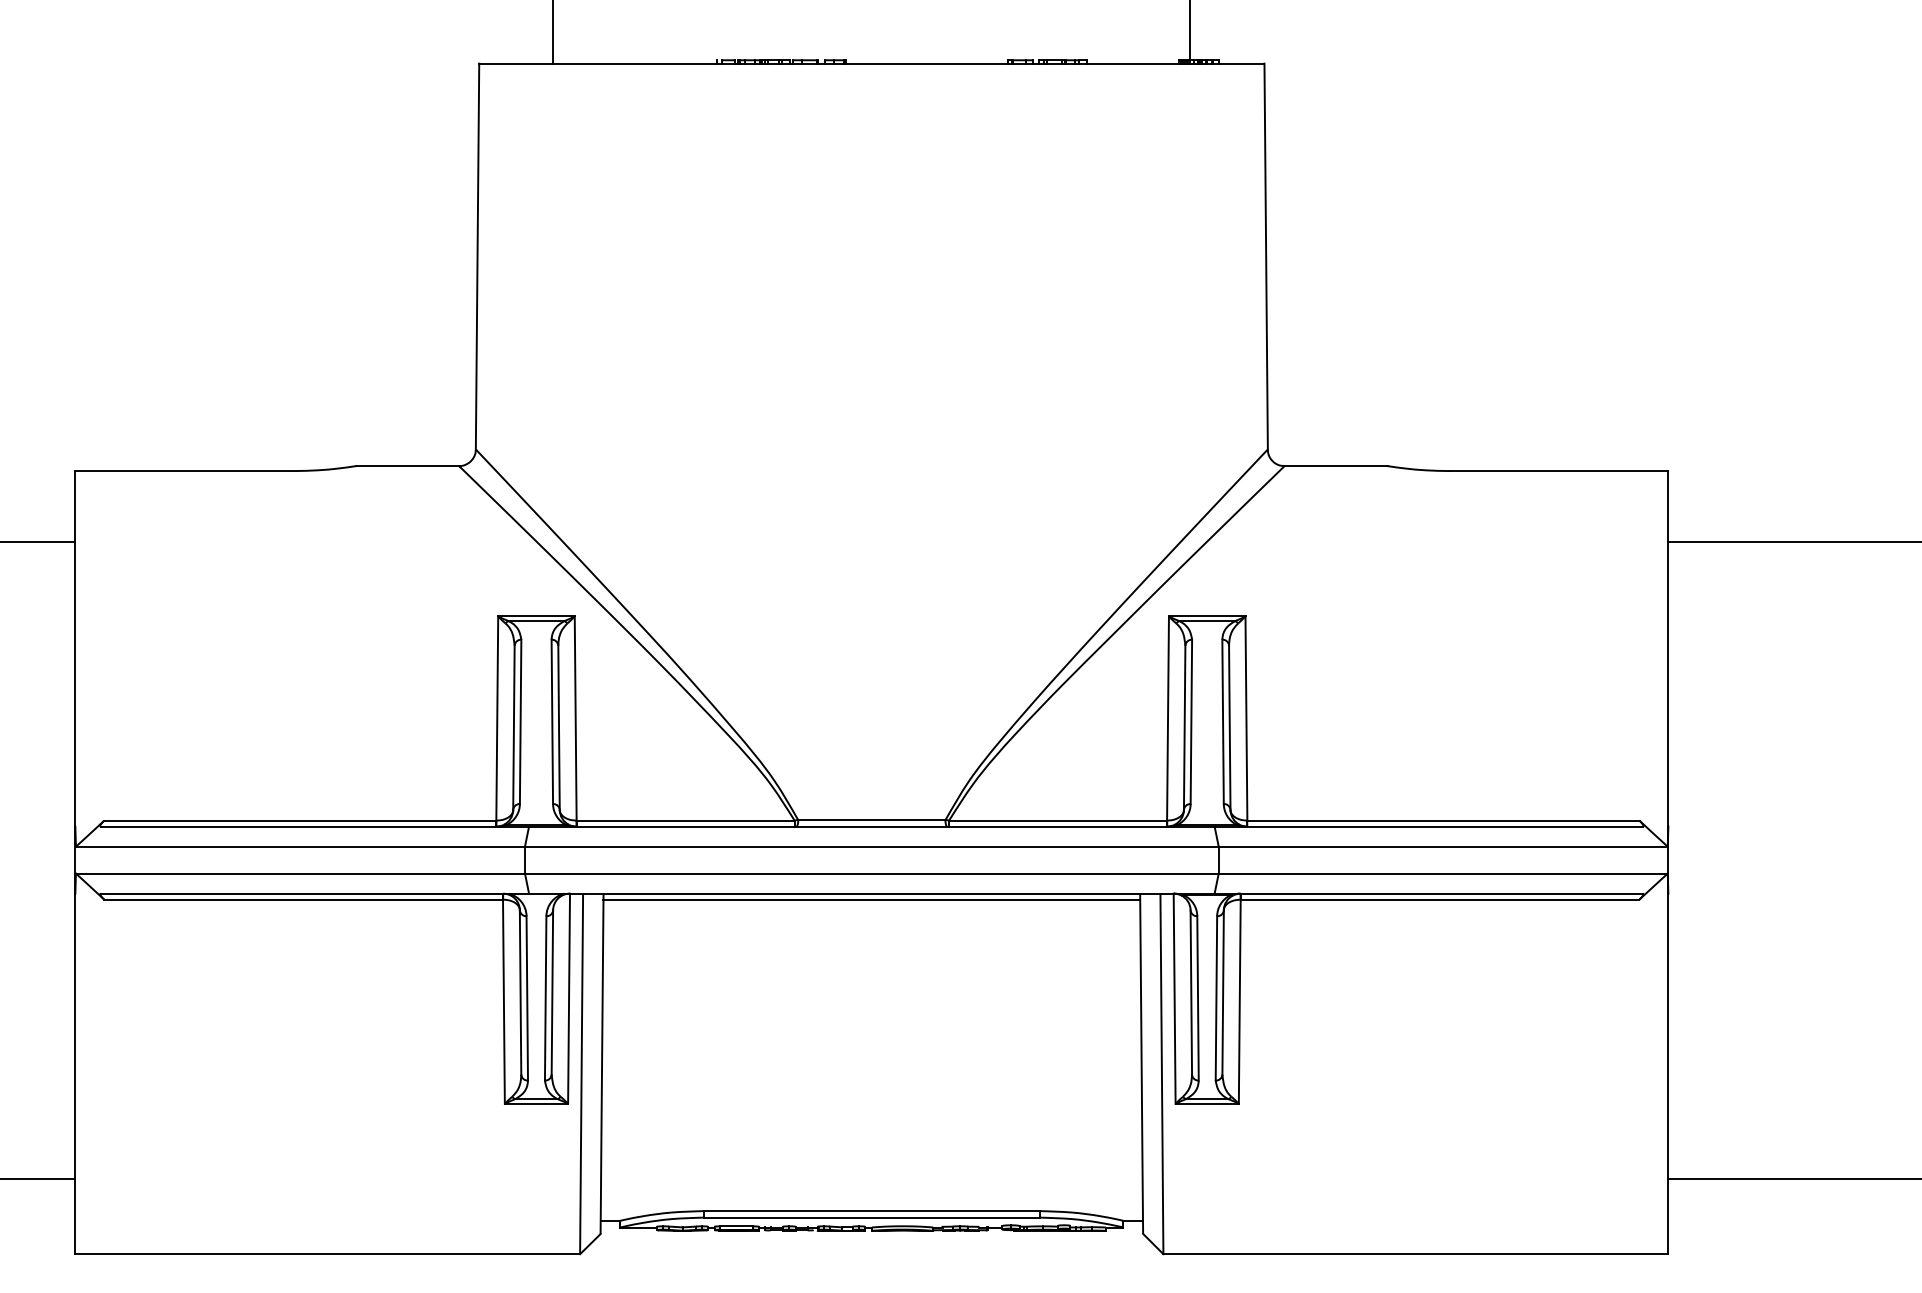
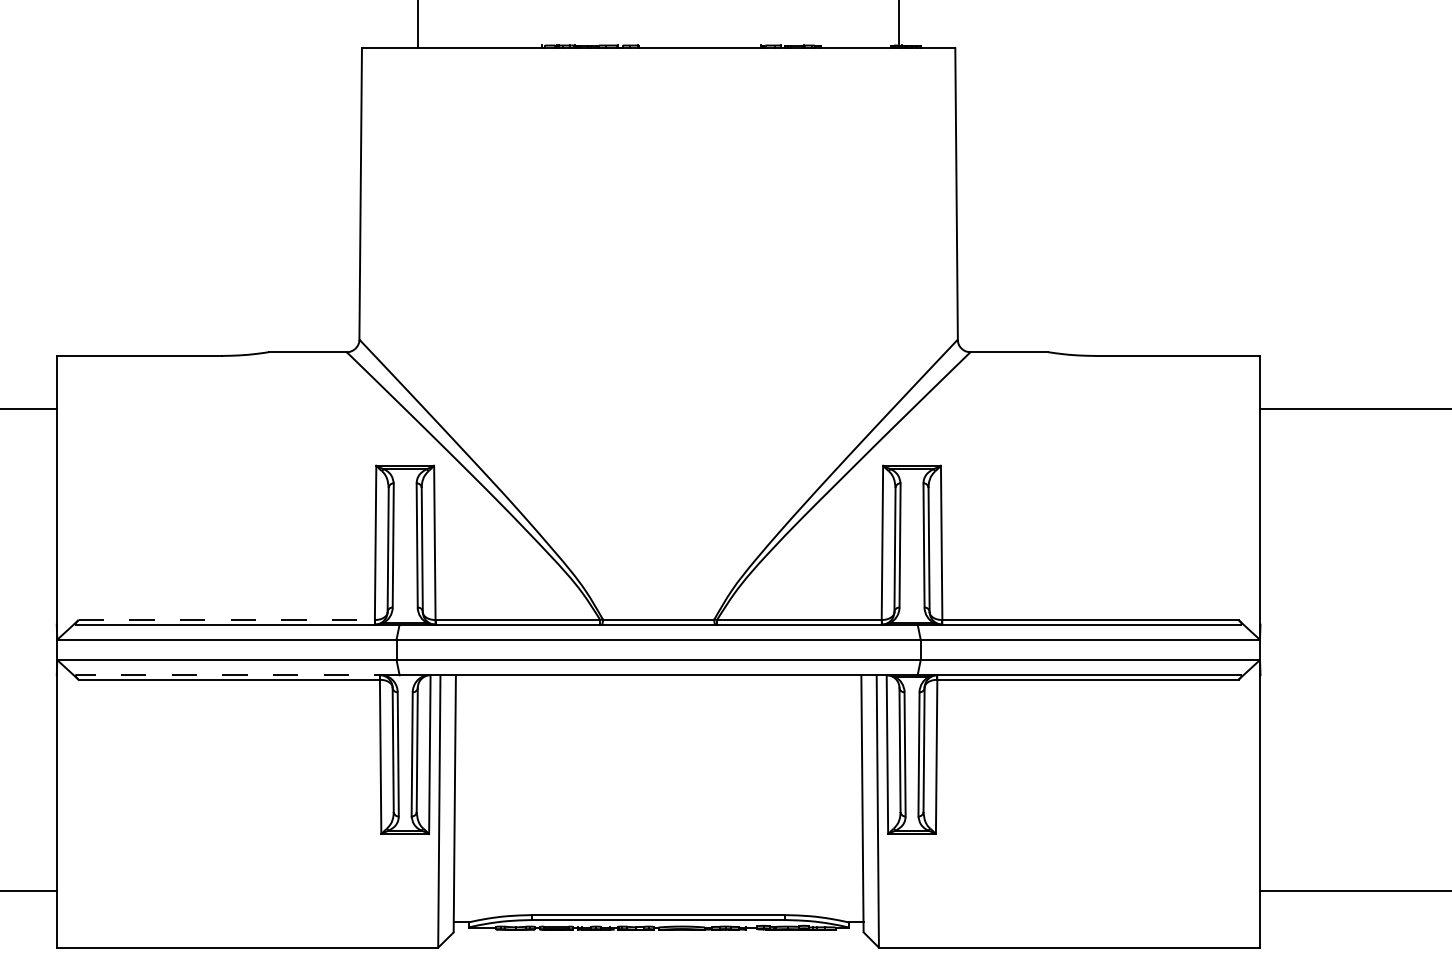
line: (300, 820) -> (226, 619), solid -> dashed
line: (314, 893) -> (237, 675), solid -> dashed
line: (871, 899) -> (658, 679), removed

